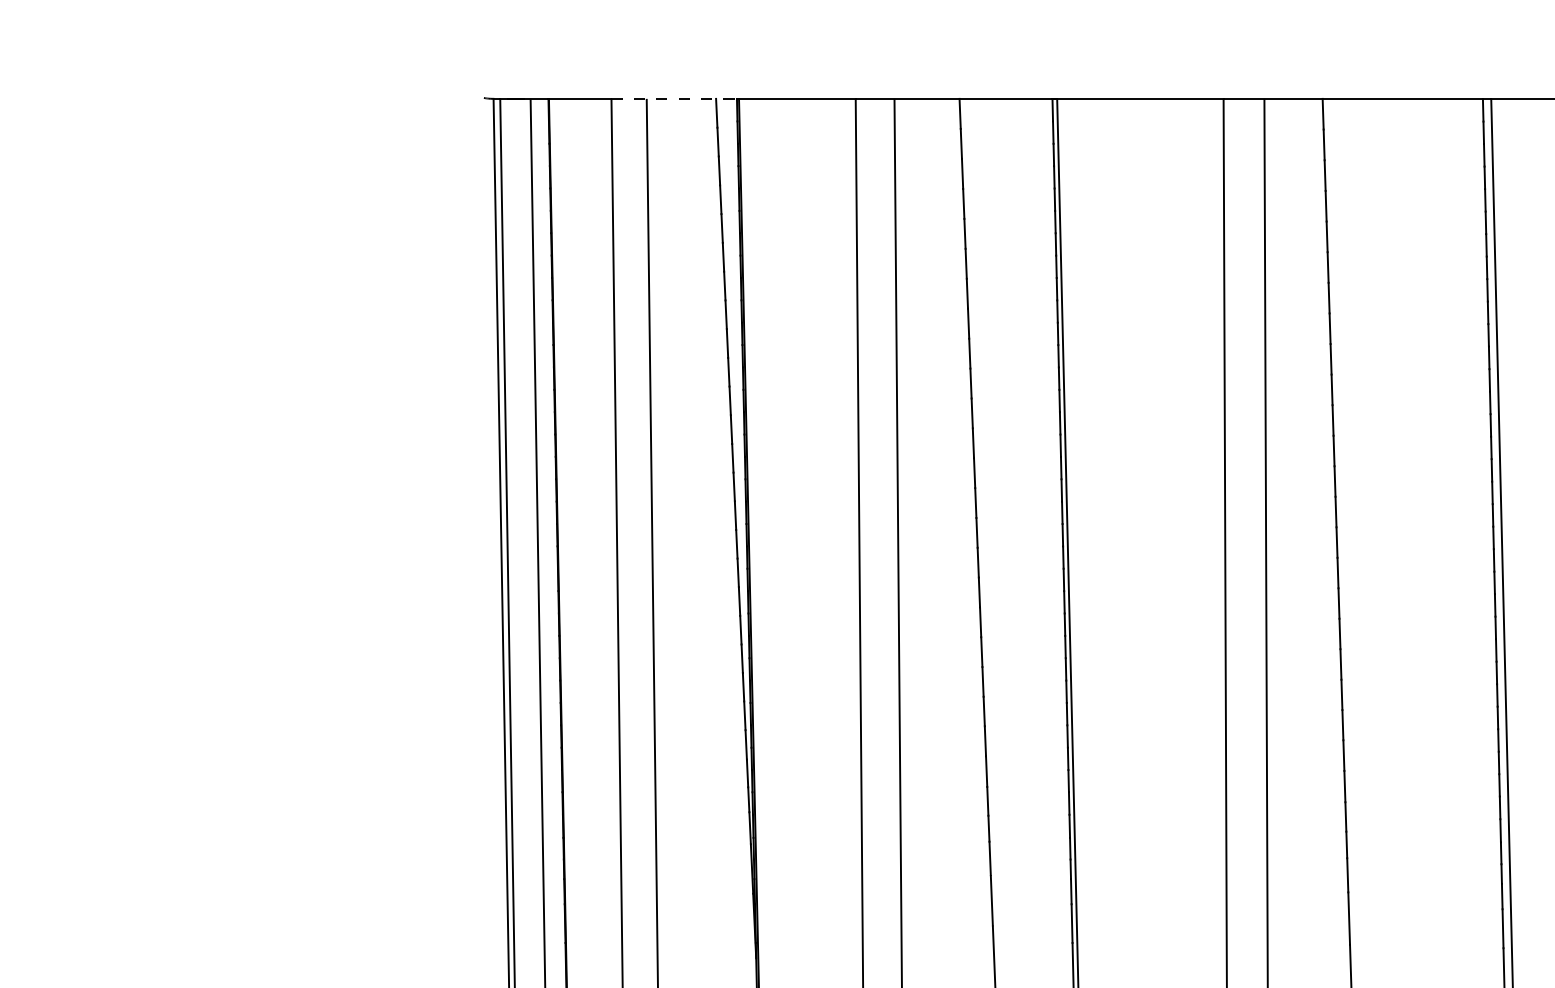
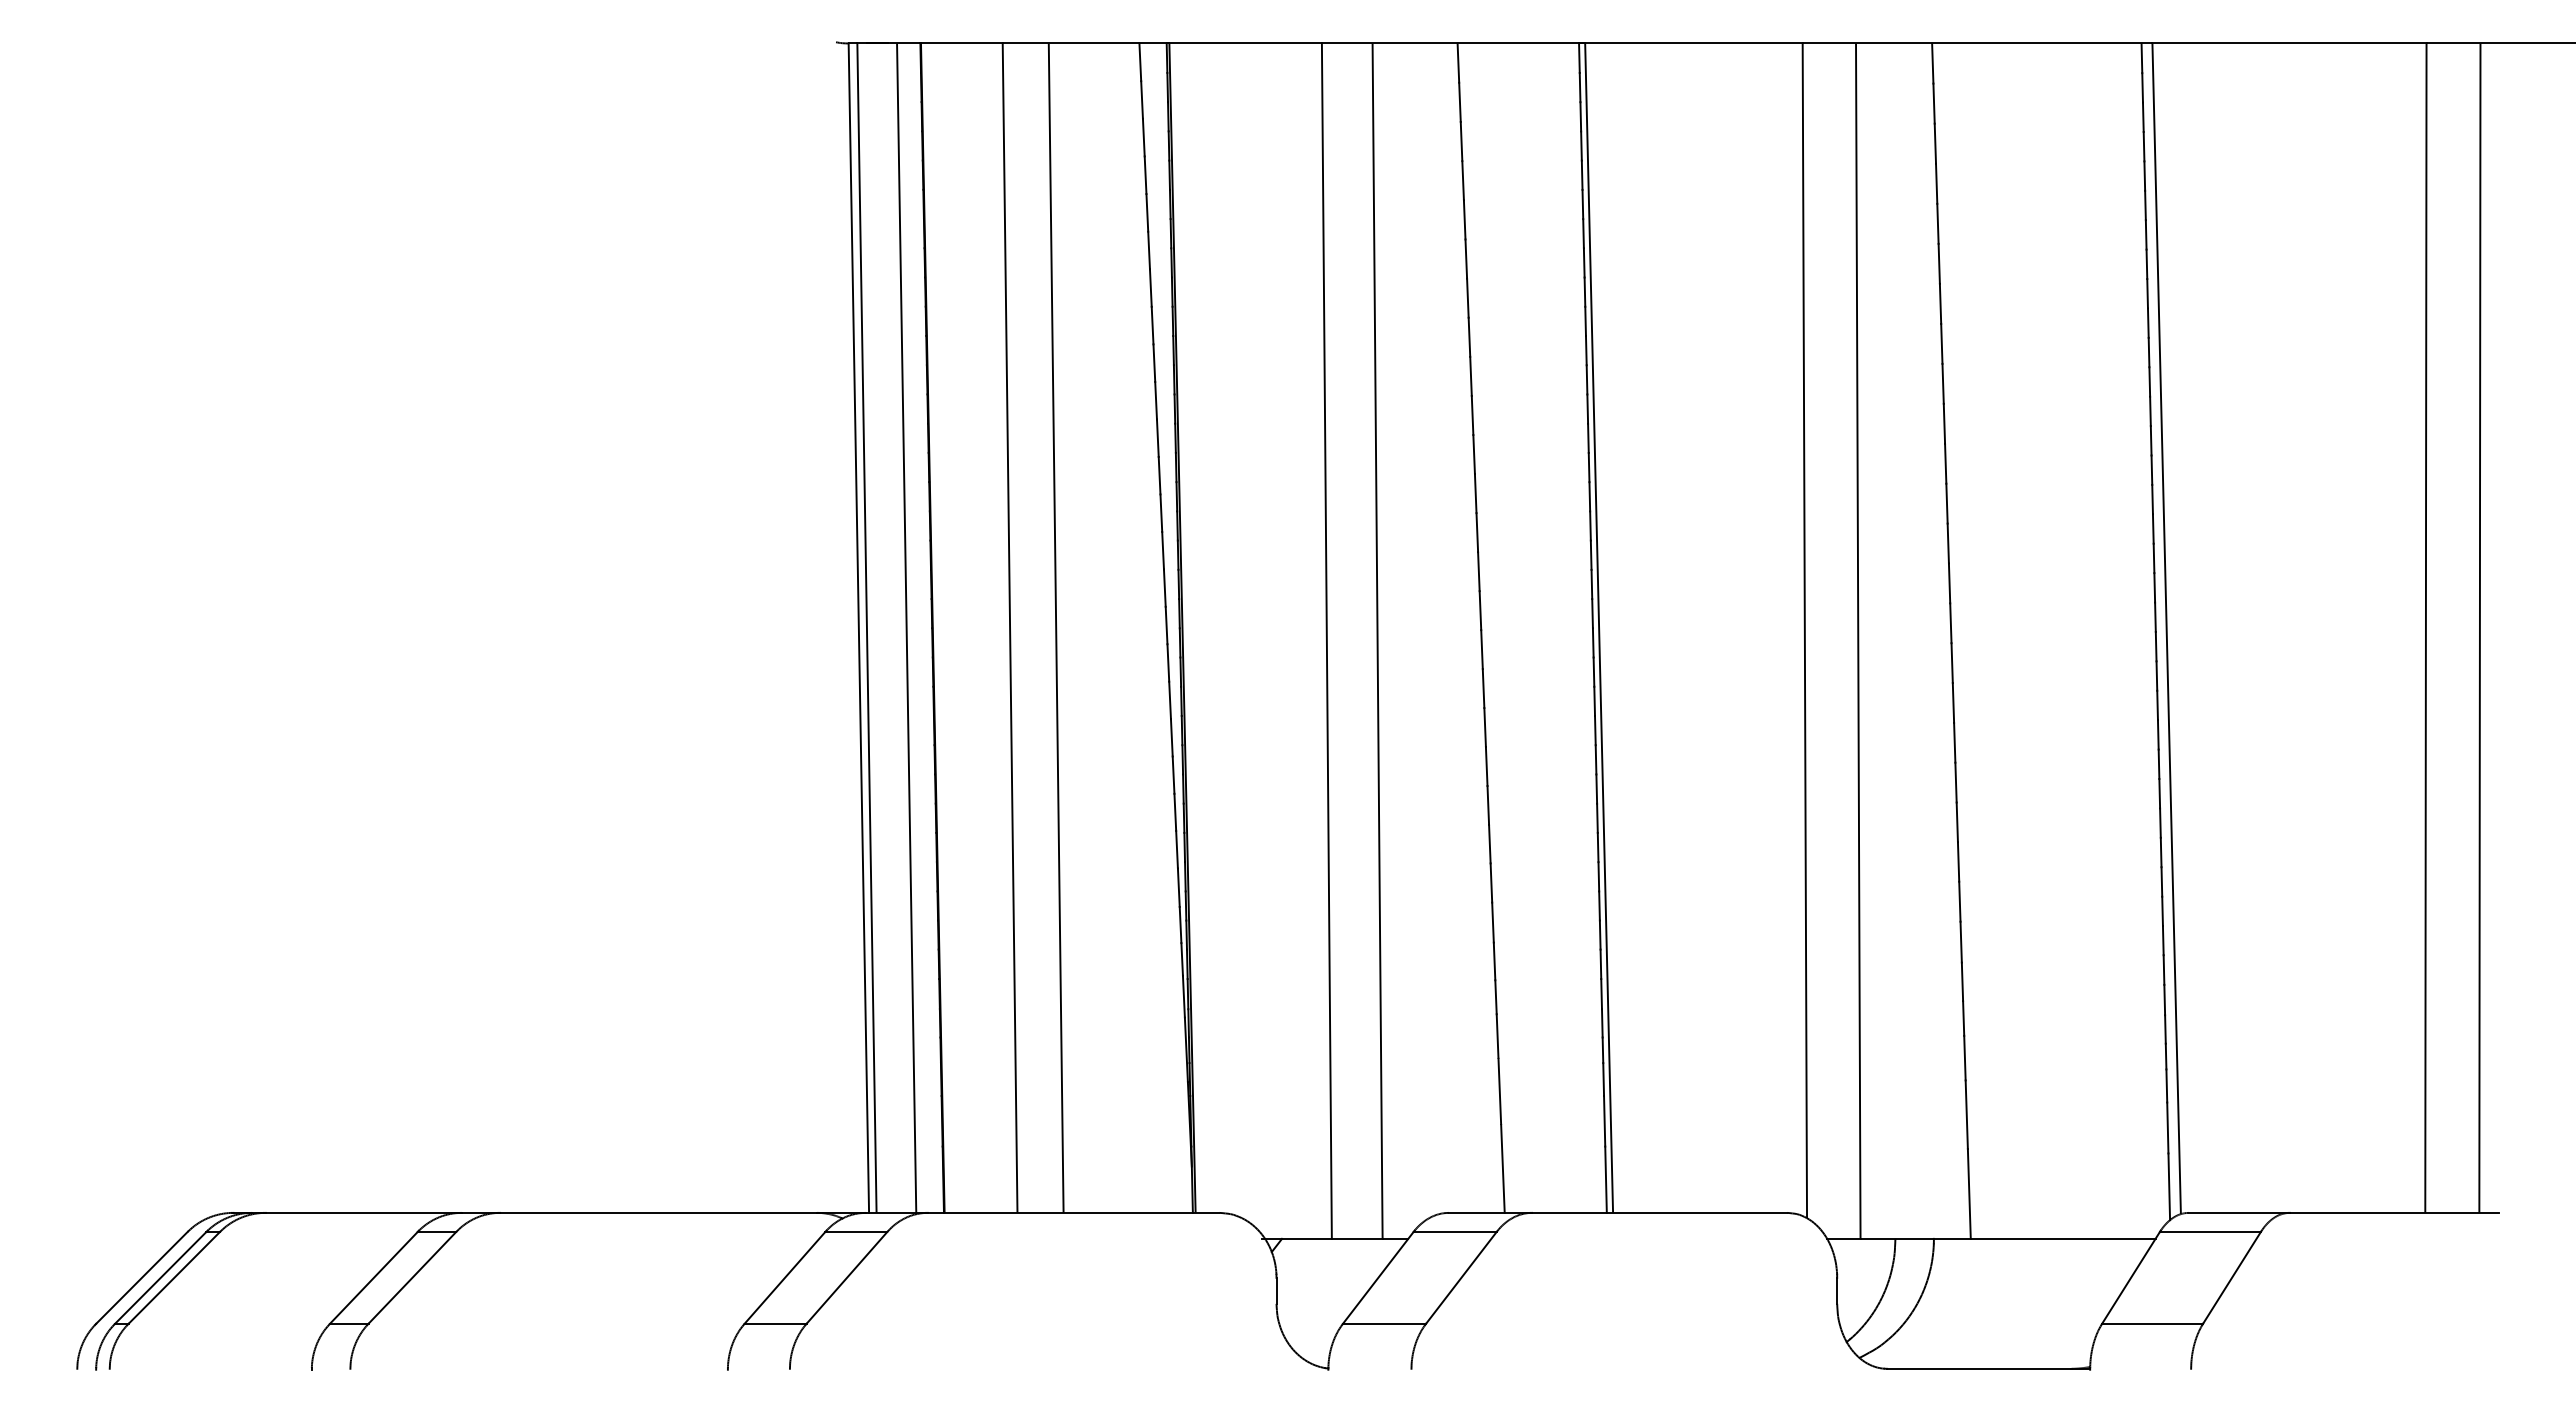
line: (675, 98) -> (1086, 43), dashed -> solid

